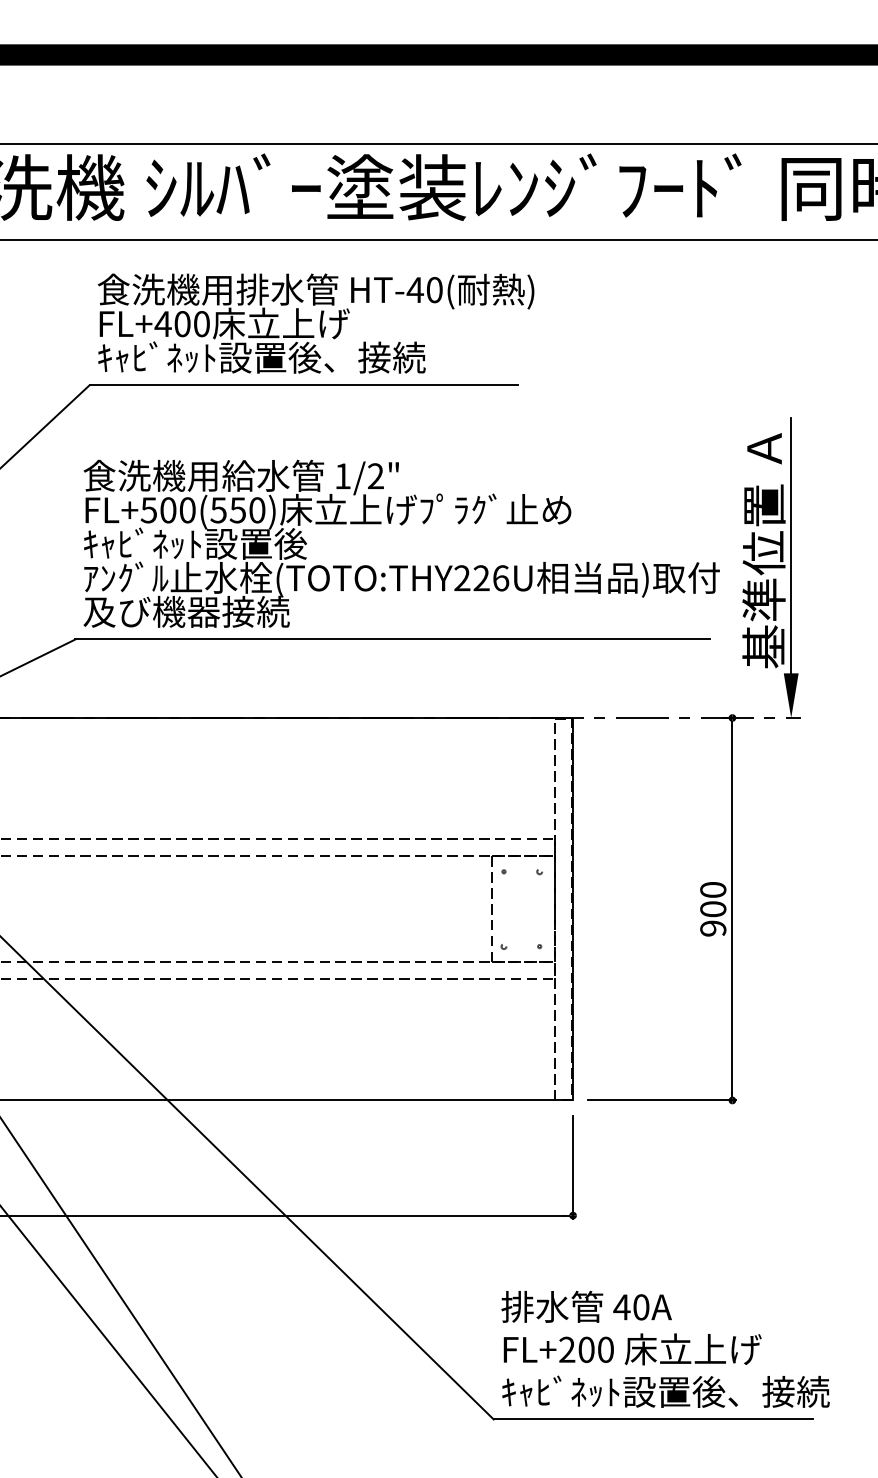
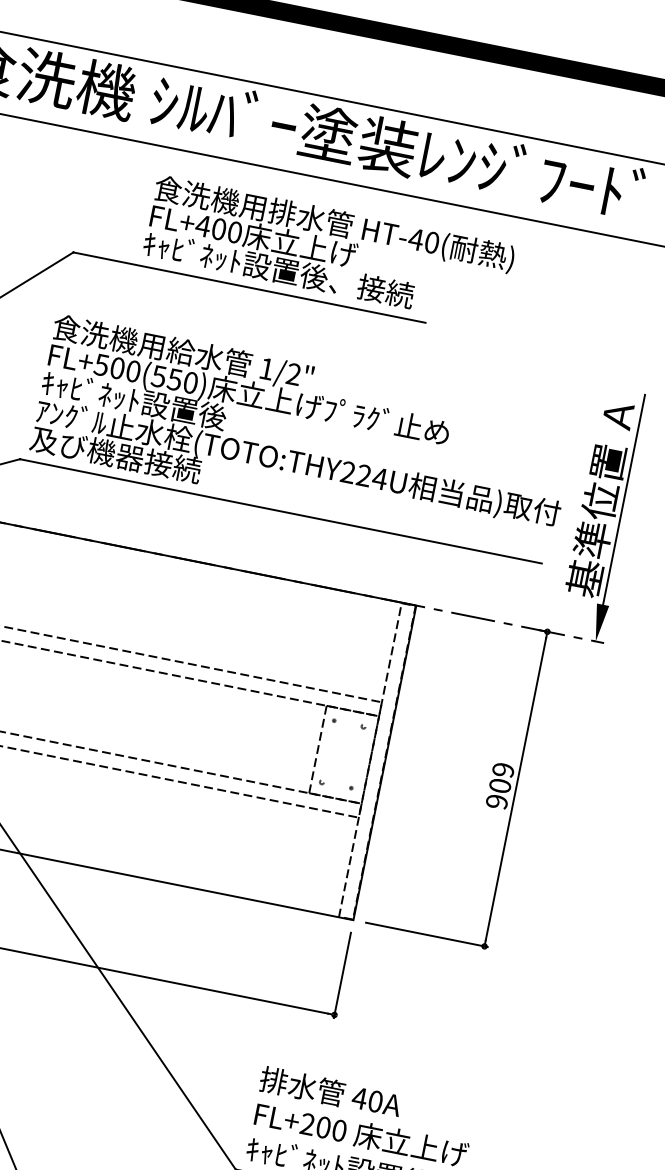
text: (315, 323) -> (328, 250), moved
text: (500, 578) -> (379, 478), (TOTO:THY226U -> (TOTO:THY224U
text: (713, 889) -> (503, 769), 900 -> 909

